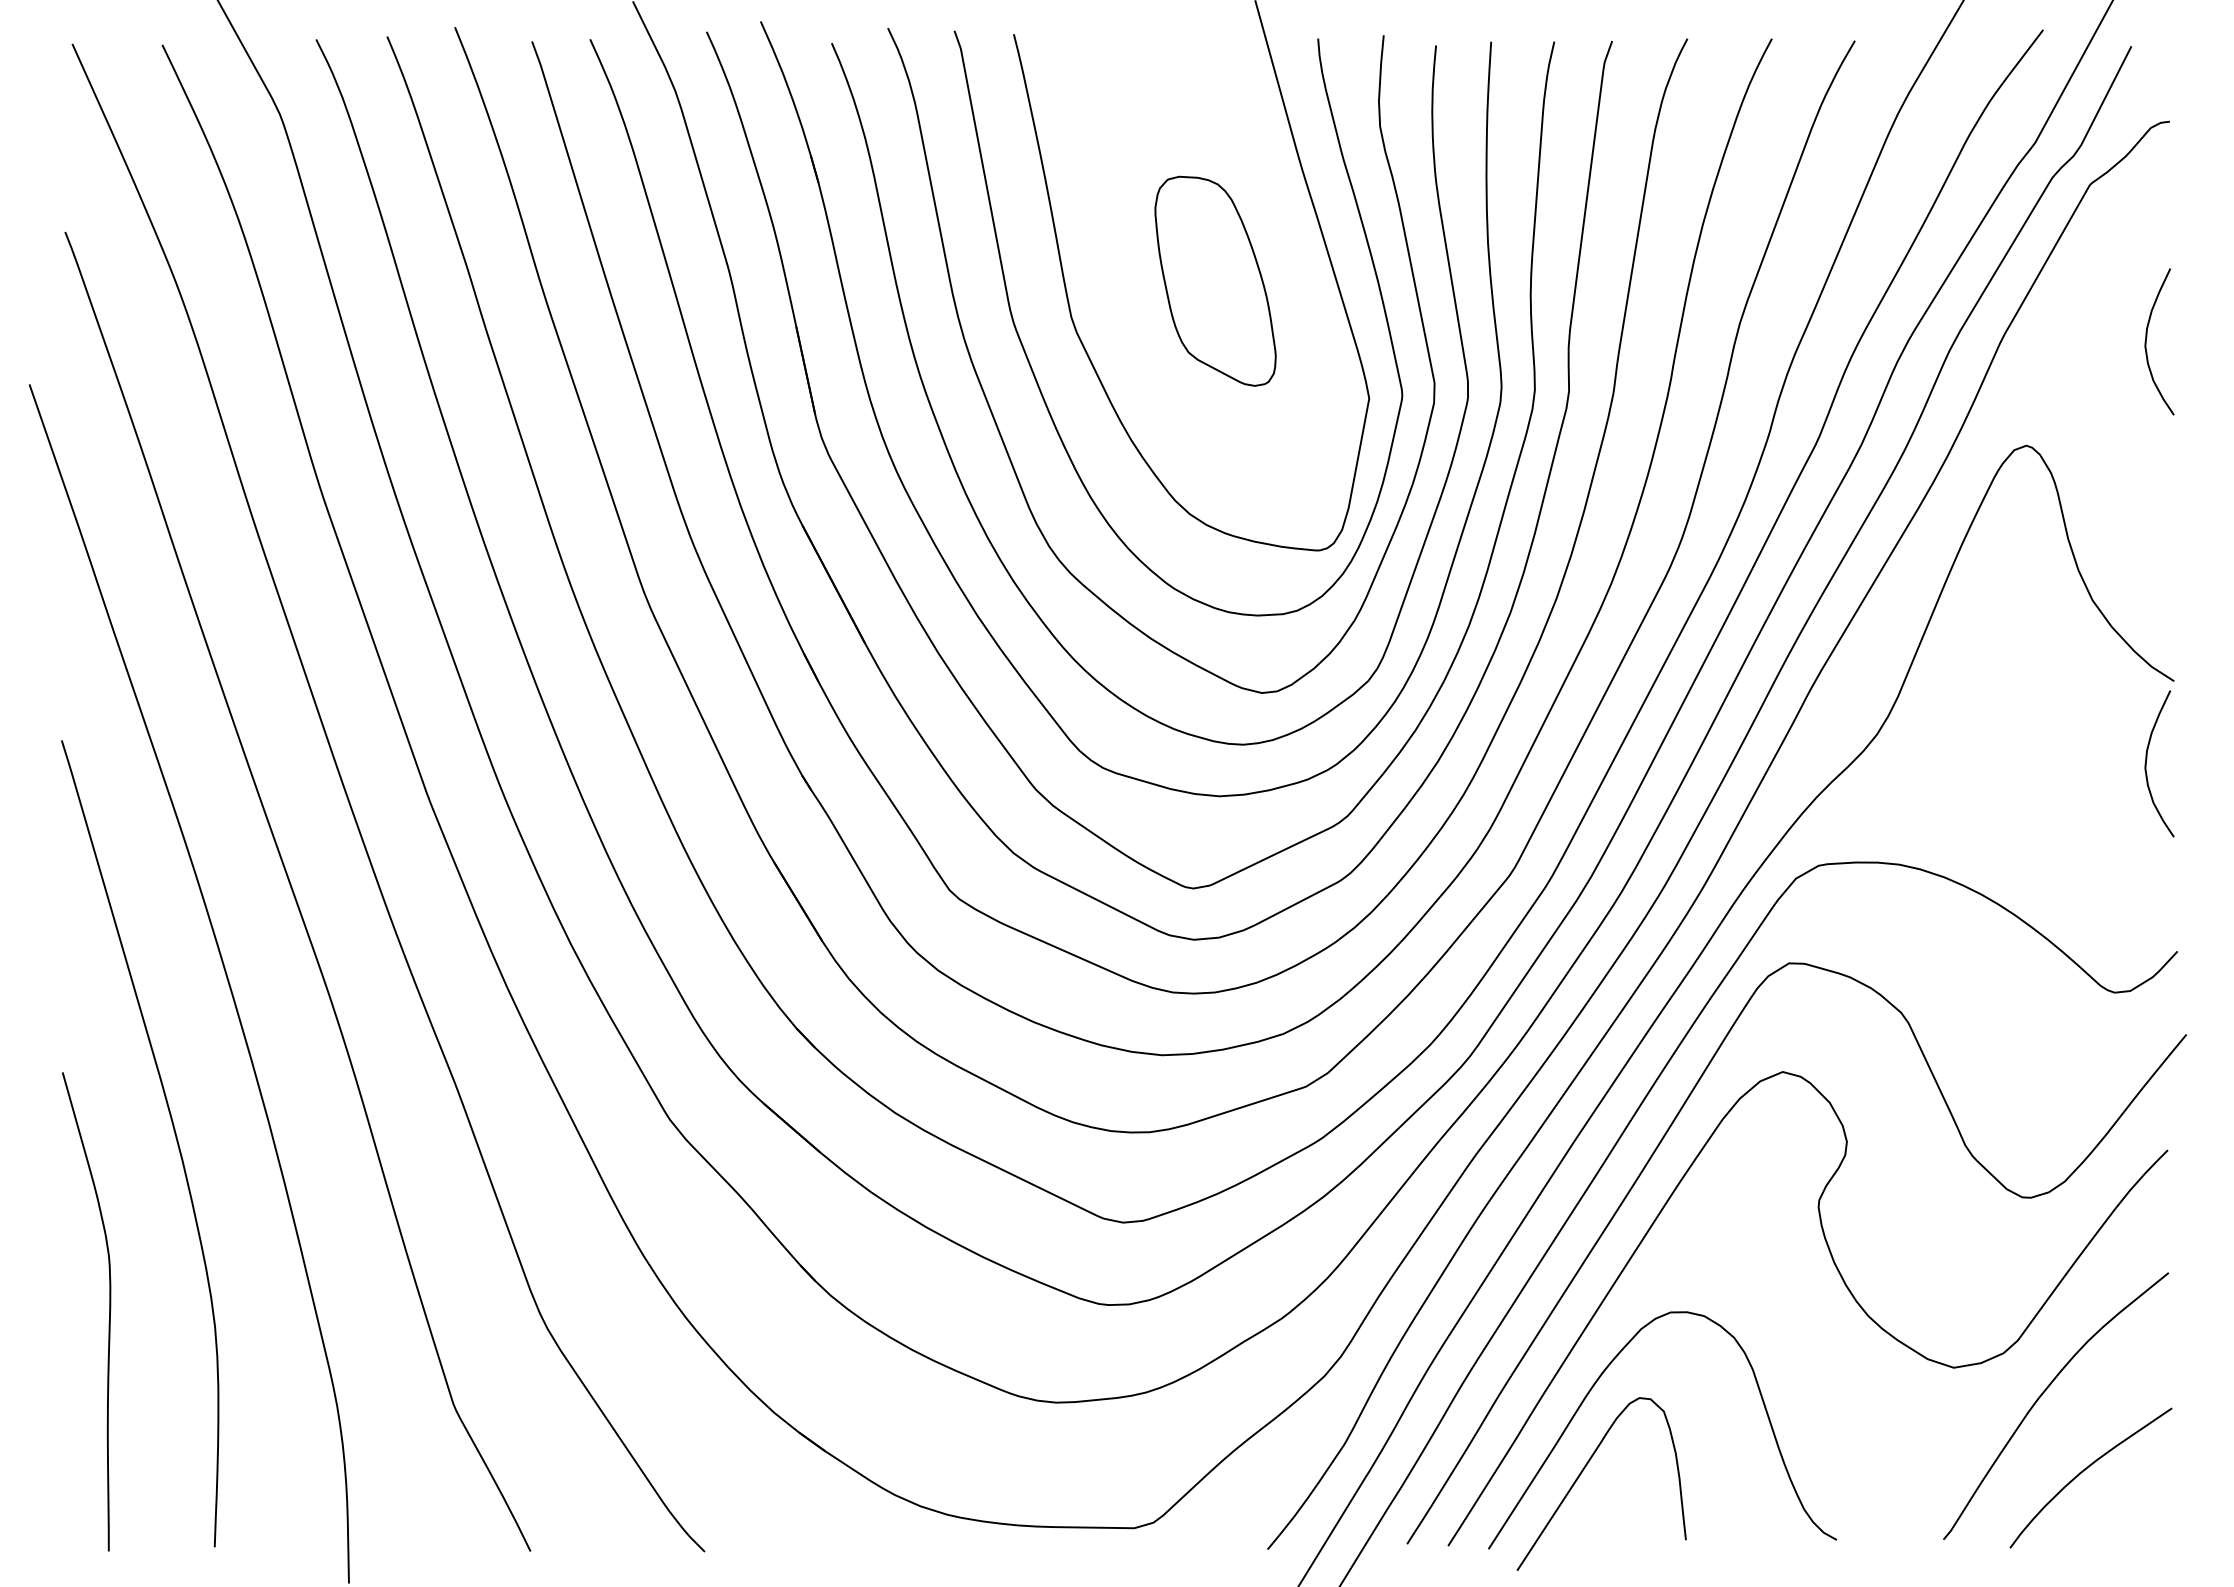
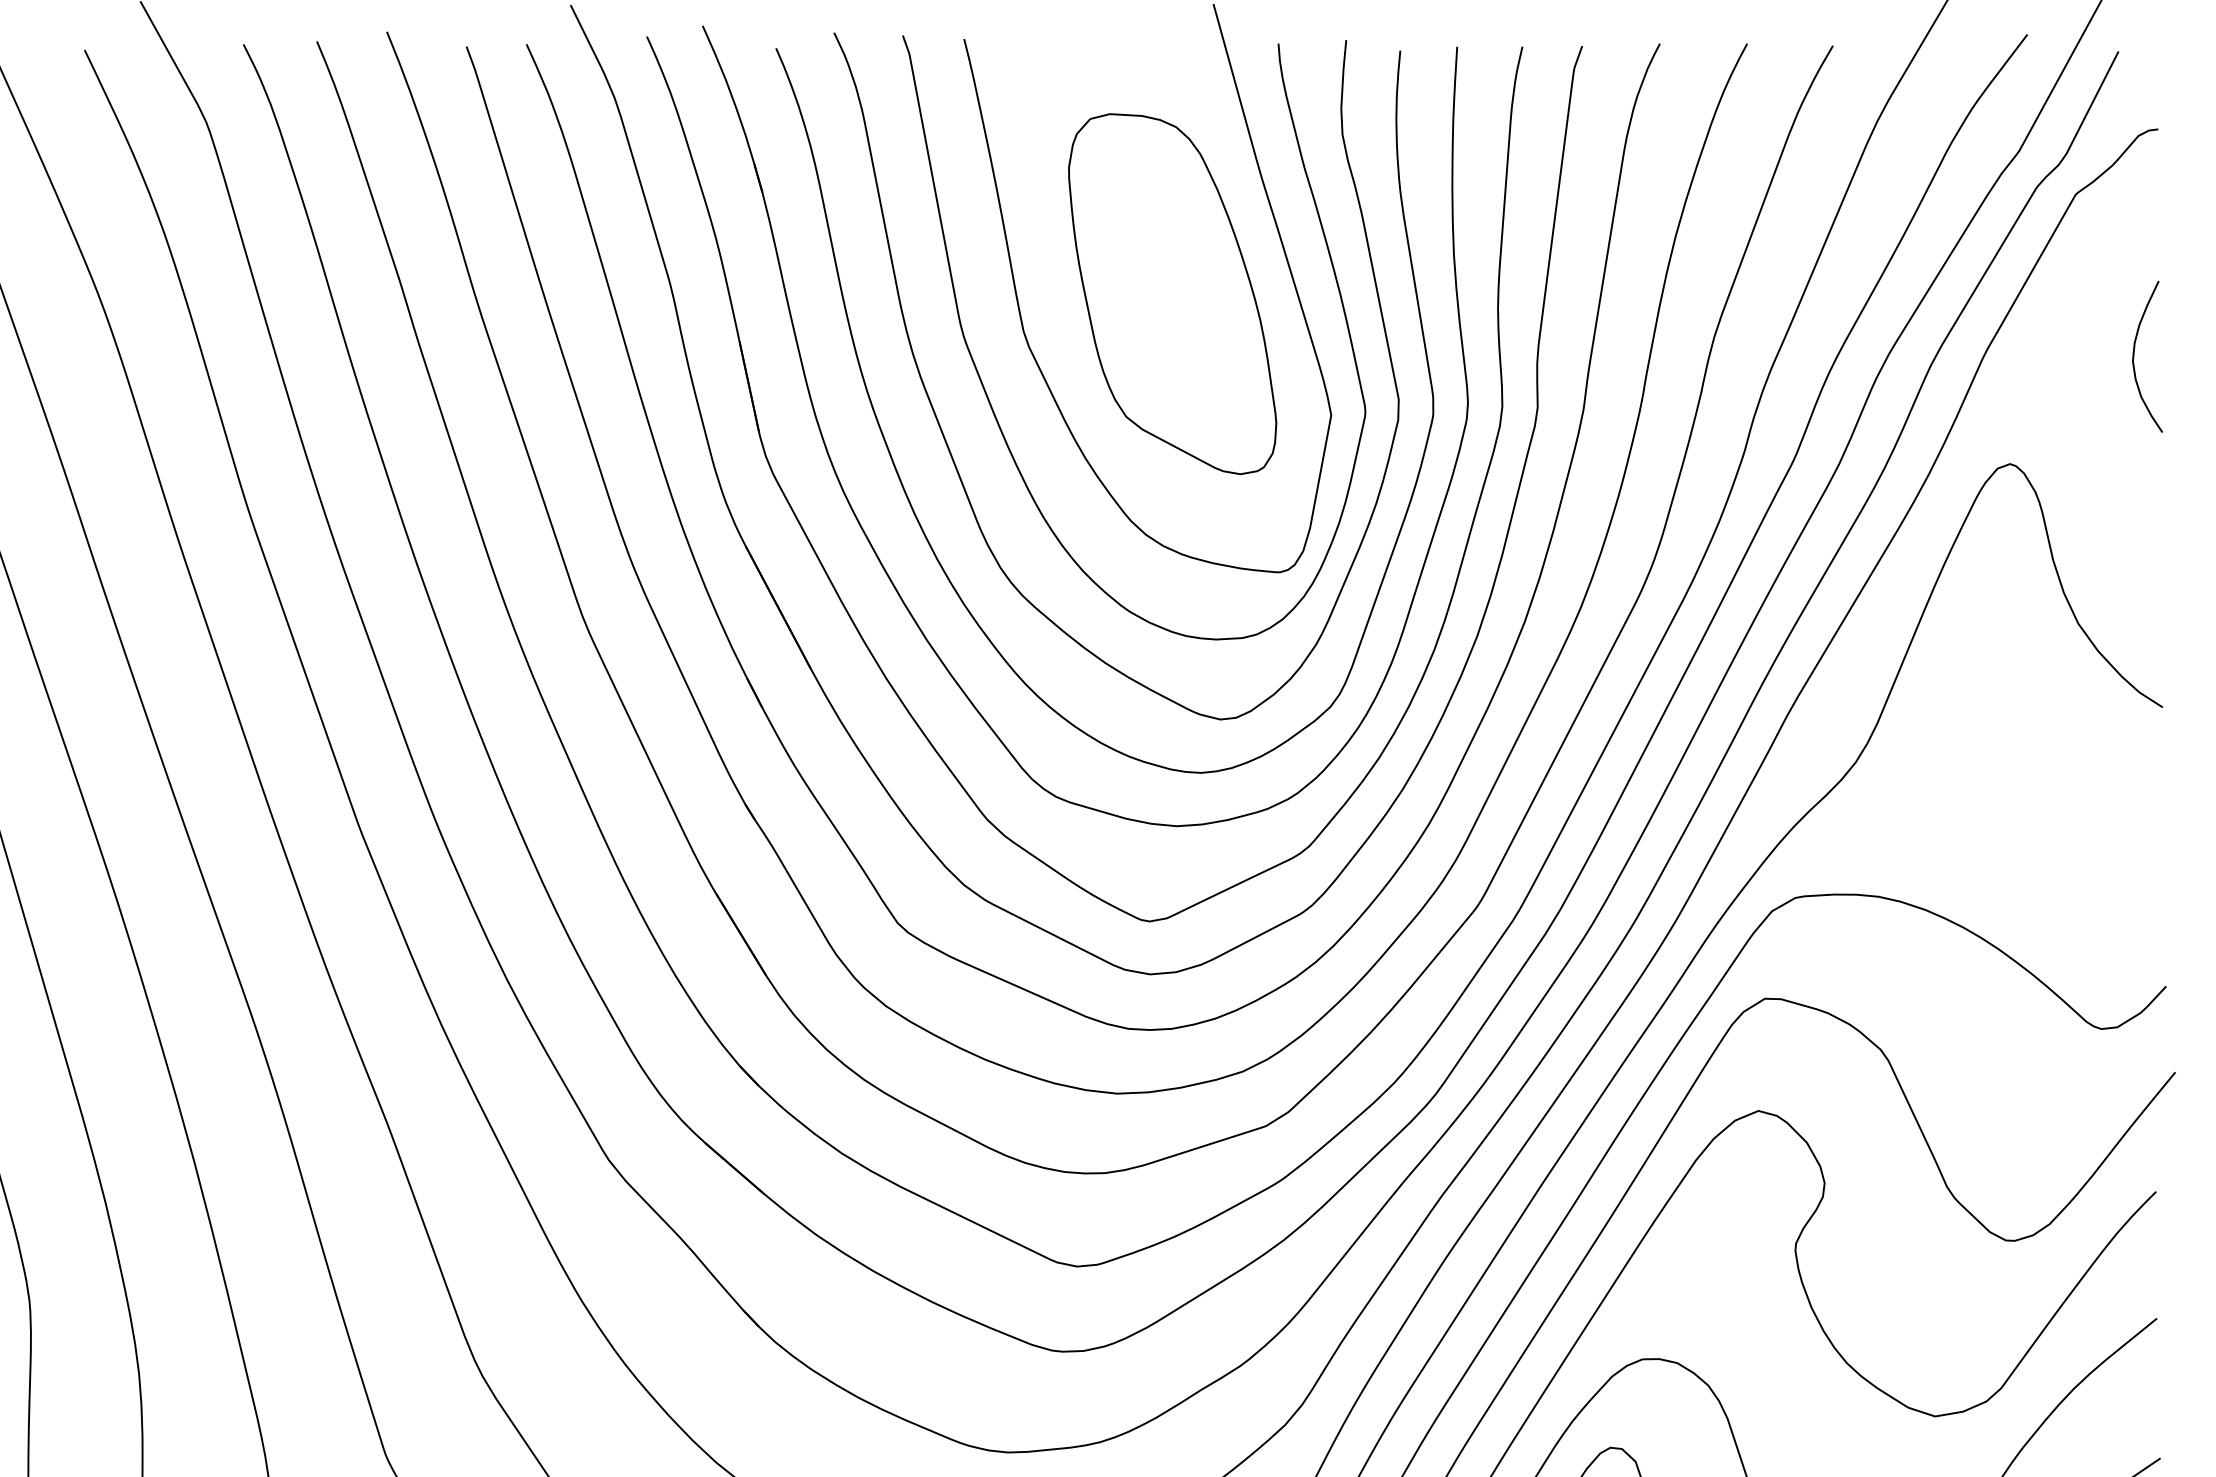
part: (1215, 281) -> (1172, 294), size x1.67
curve: (2147, 759) -> (2135, 788), removed

